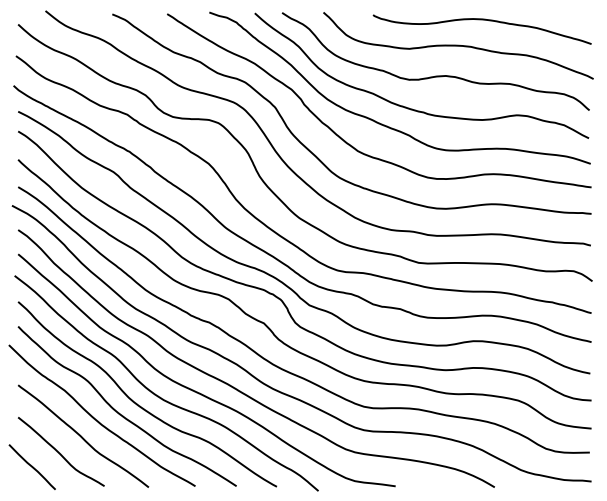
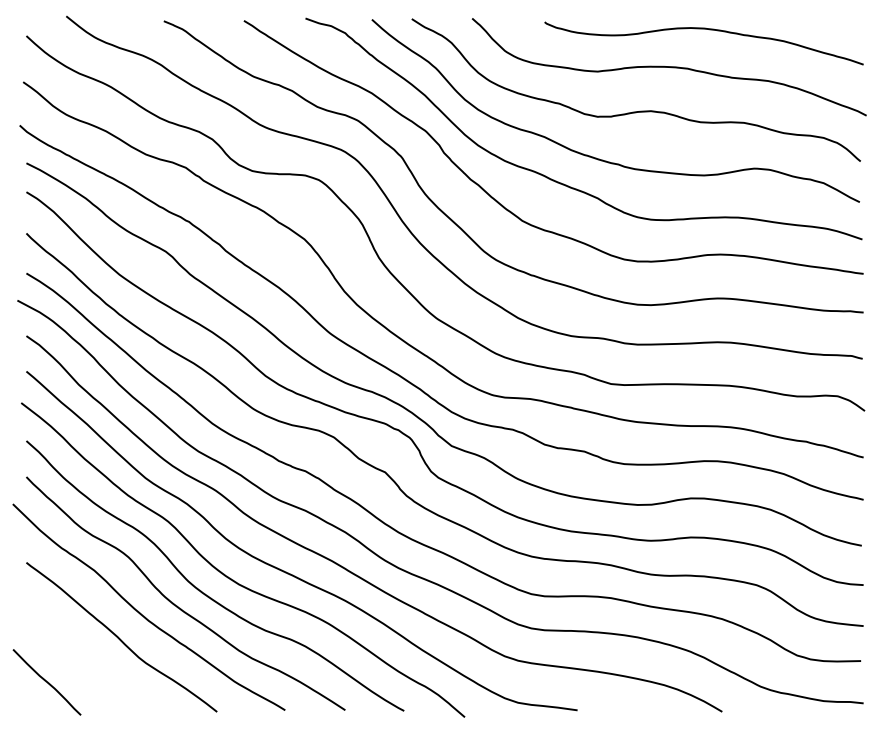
curve: (59, 452) -> (86, 660), removed

